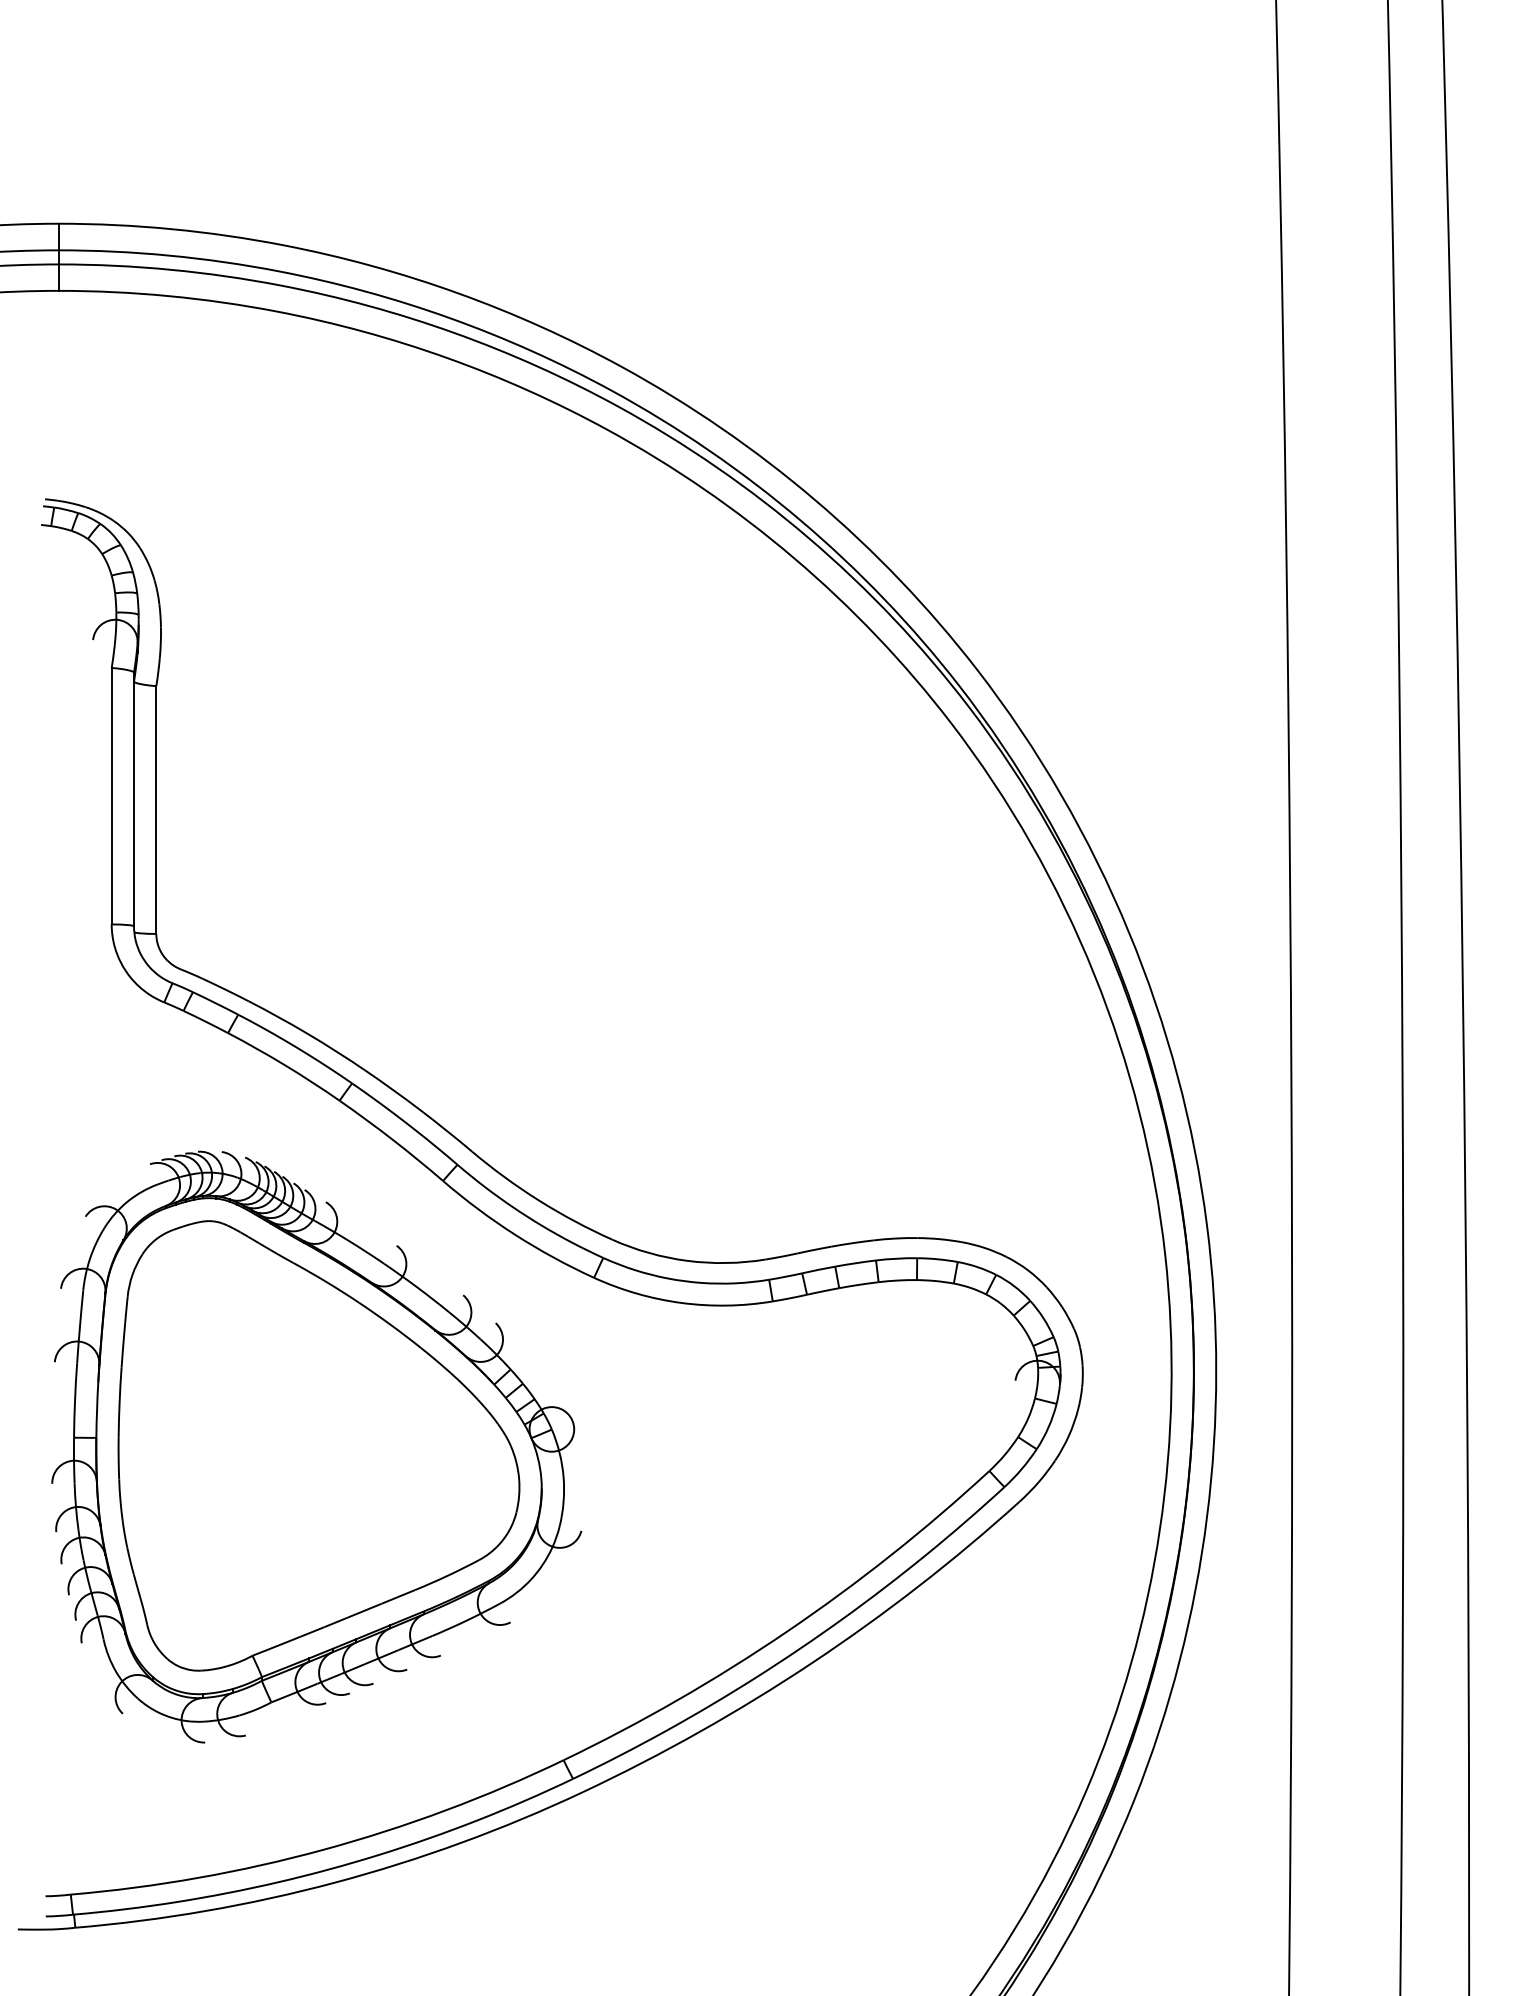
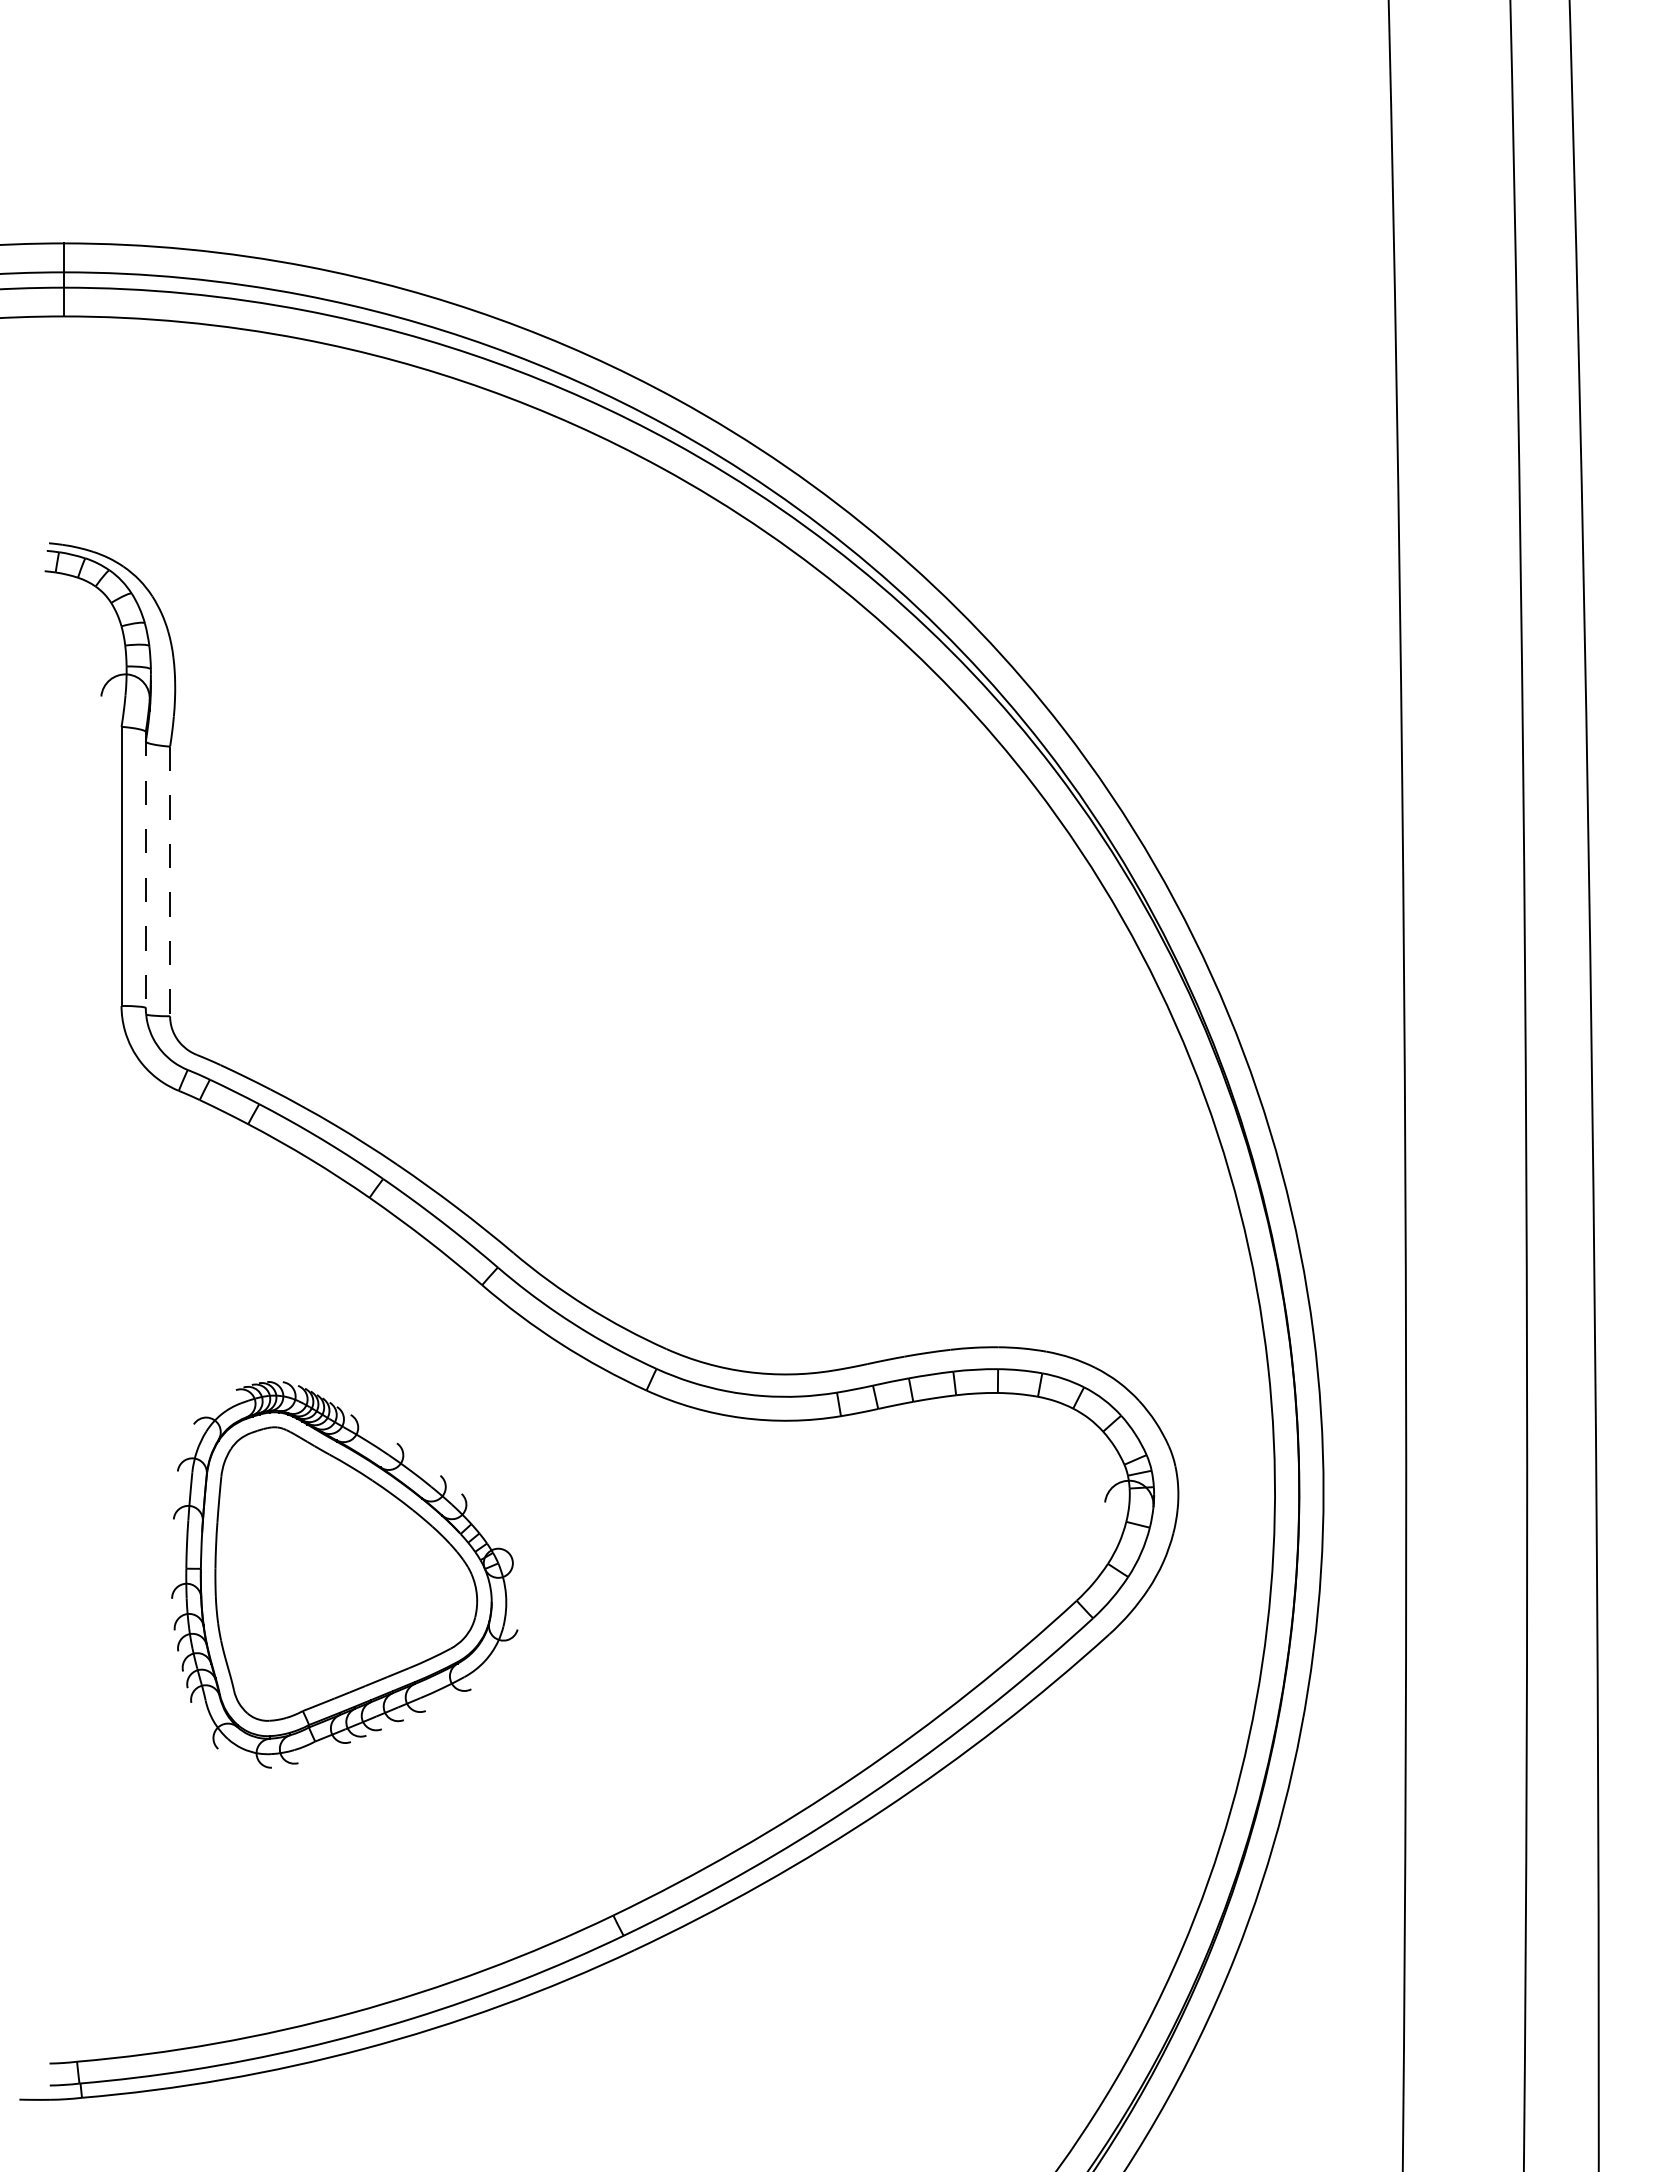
line: (133, 799) -> (145, 870), solid -> dashed
line: (156, 810) -> (170, 881), solid -> dashed
part: (316, 1446) -> (344, 1574), size x0.6

